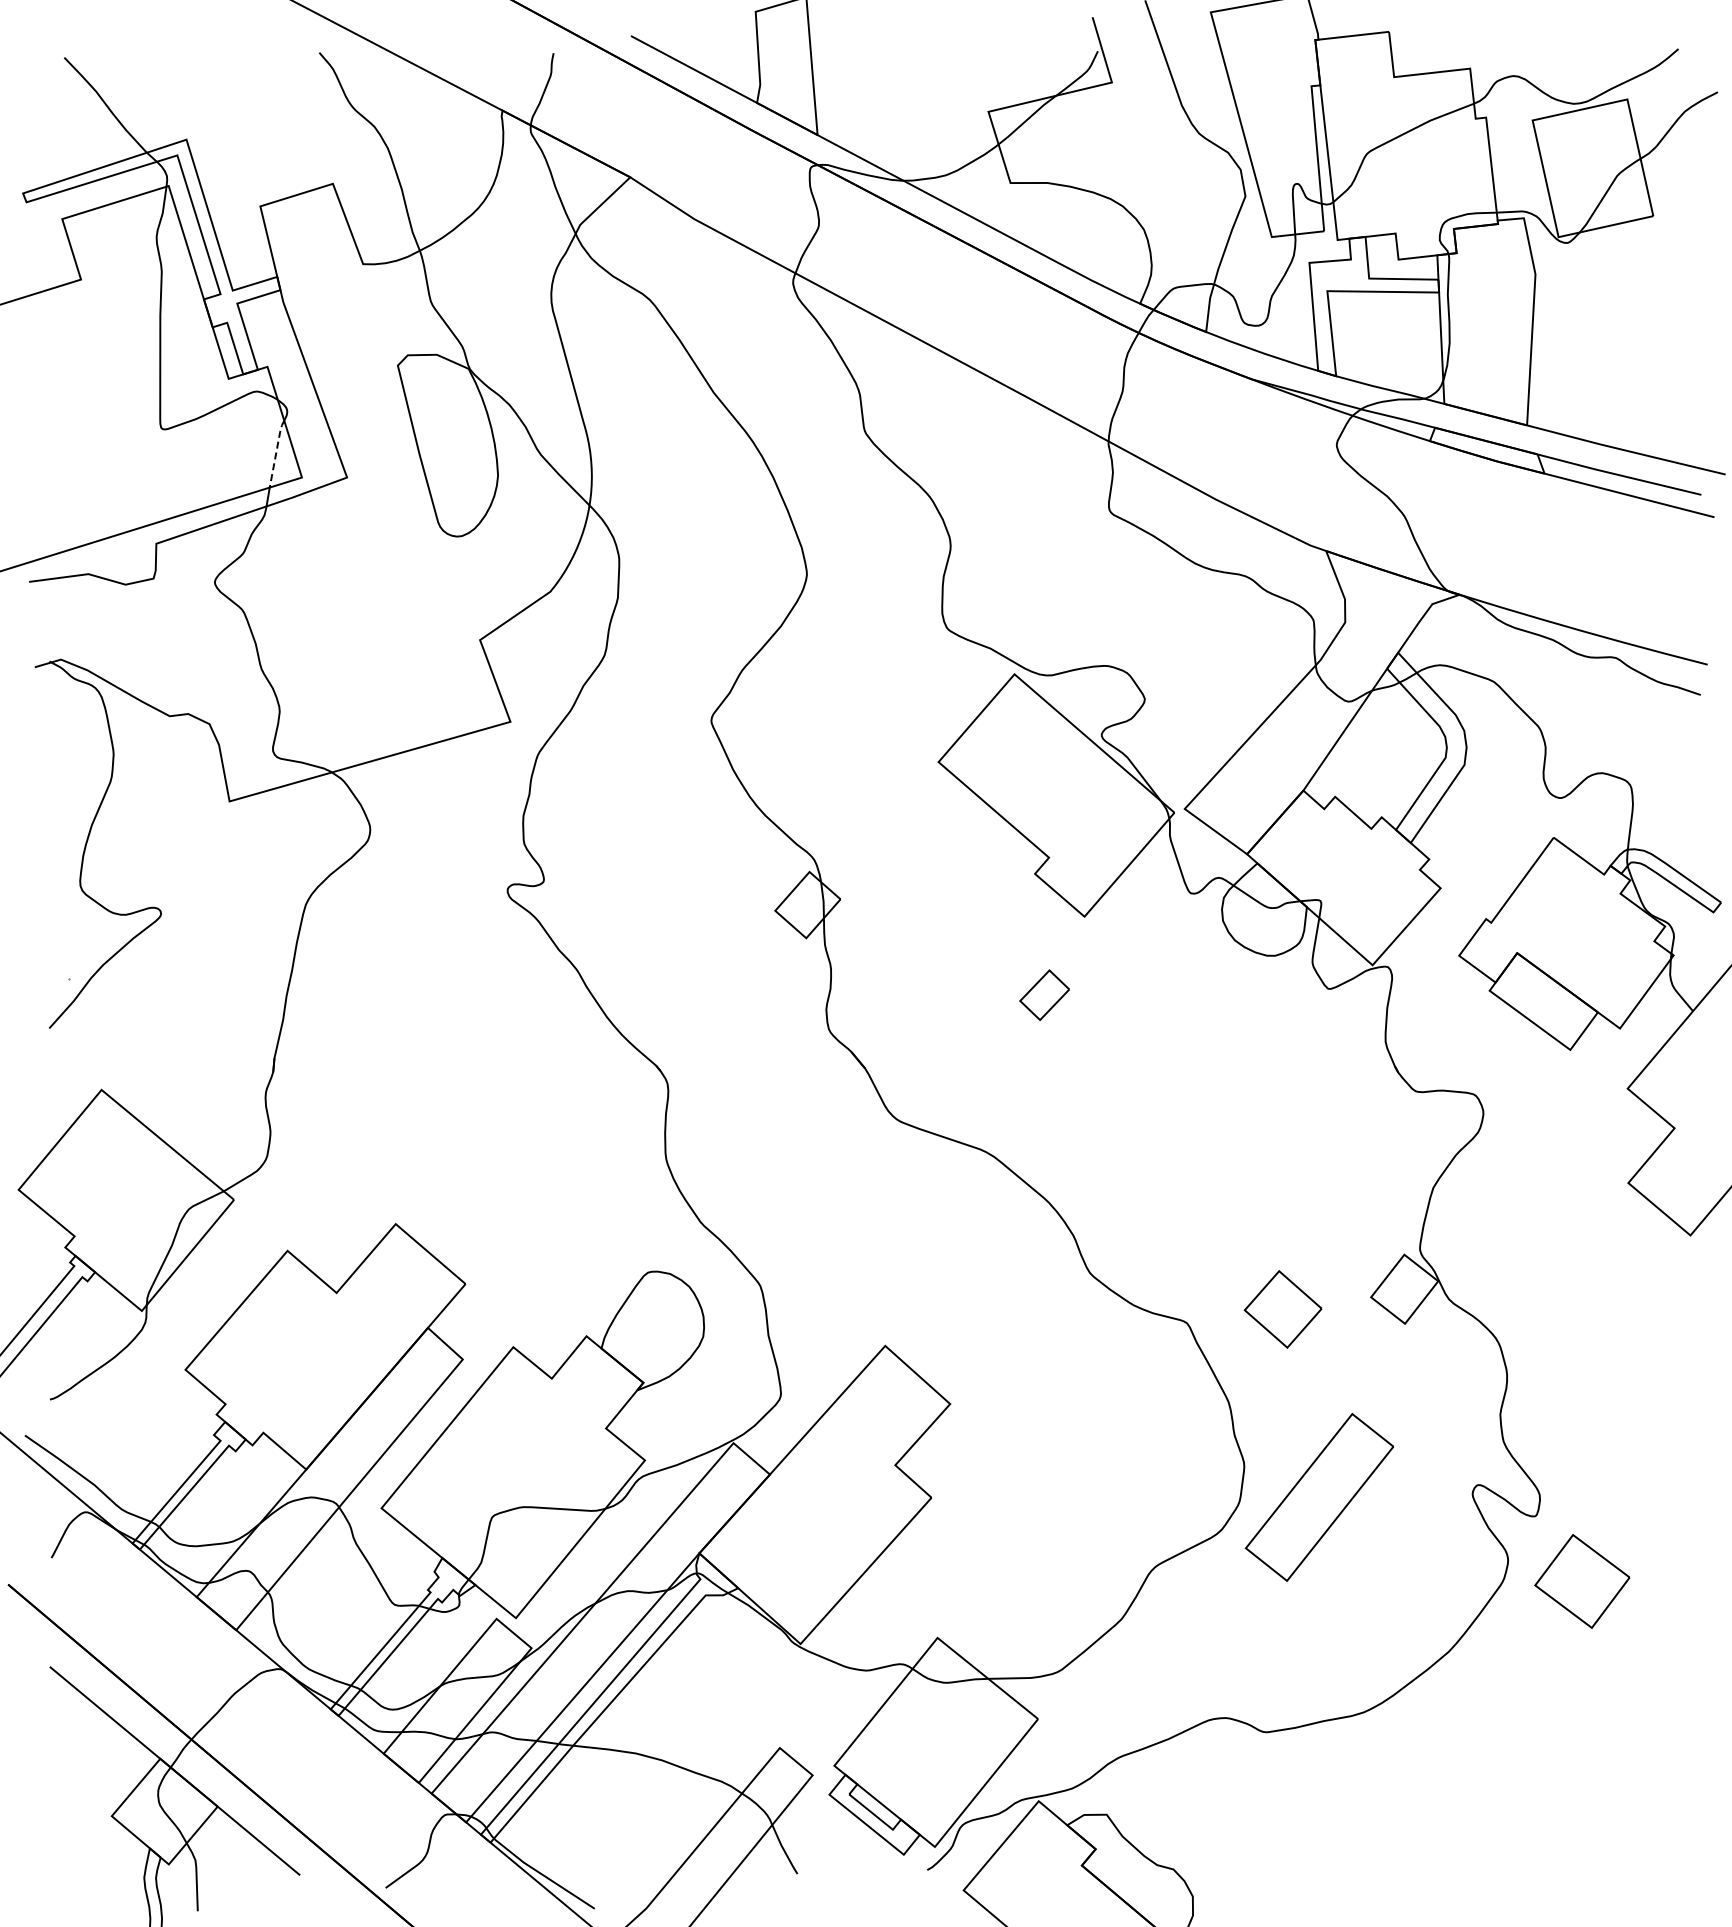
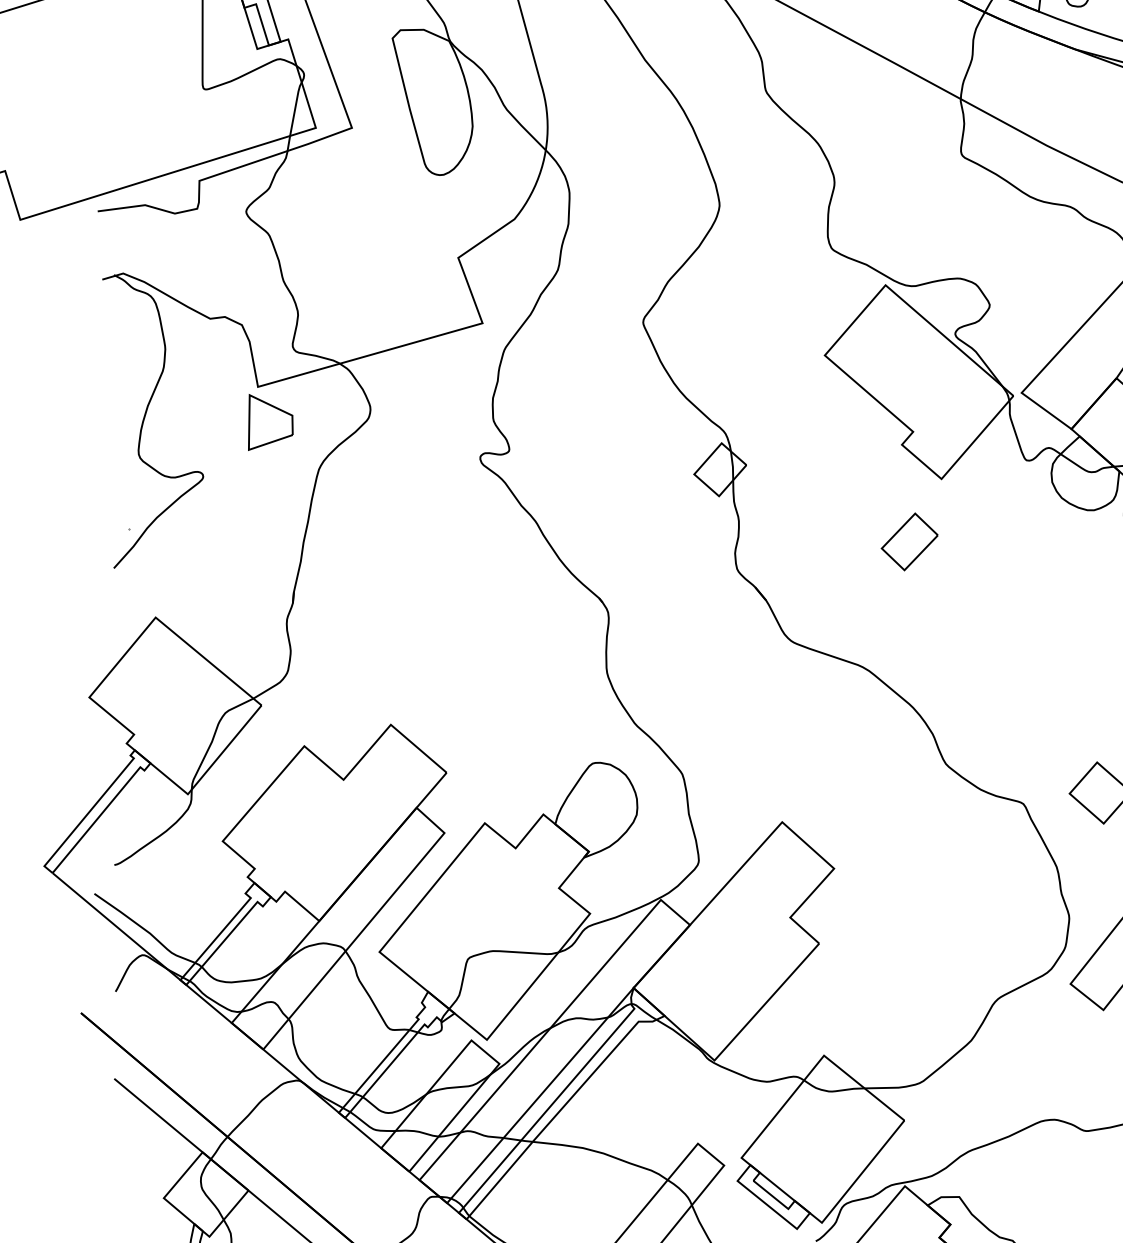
line: (276, 452) -> (295, 107), dashed -> solid
part: (245, 845) -> (270, 422), added
part: (1044, 994) -> (909, 541), size x1.43

